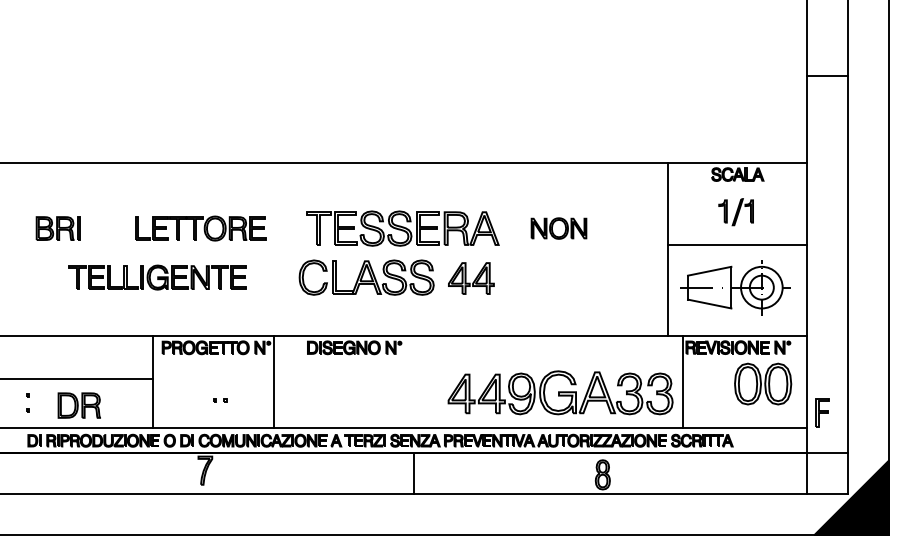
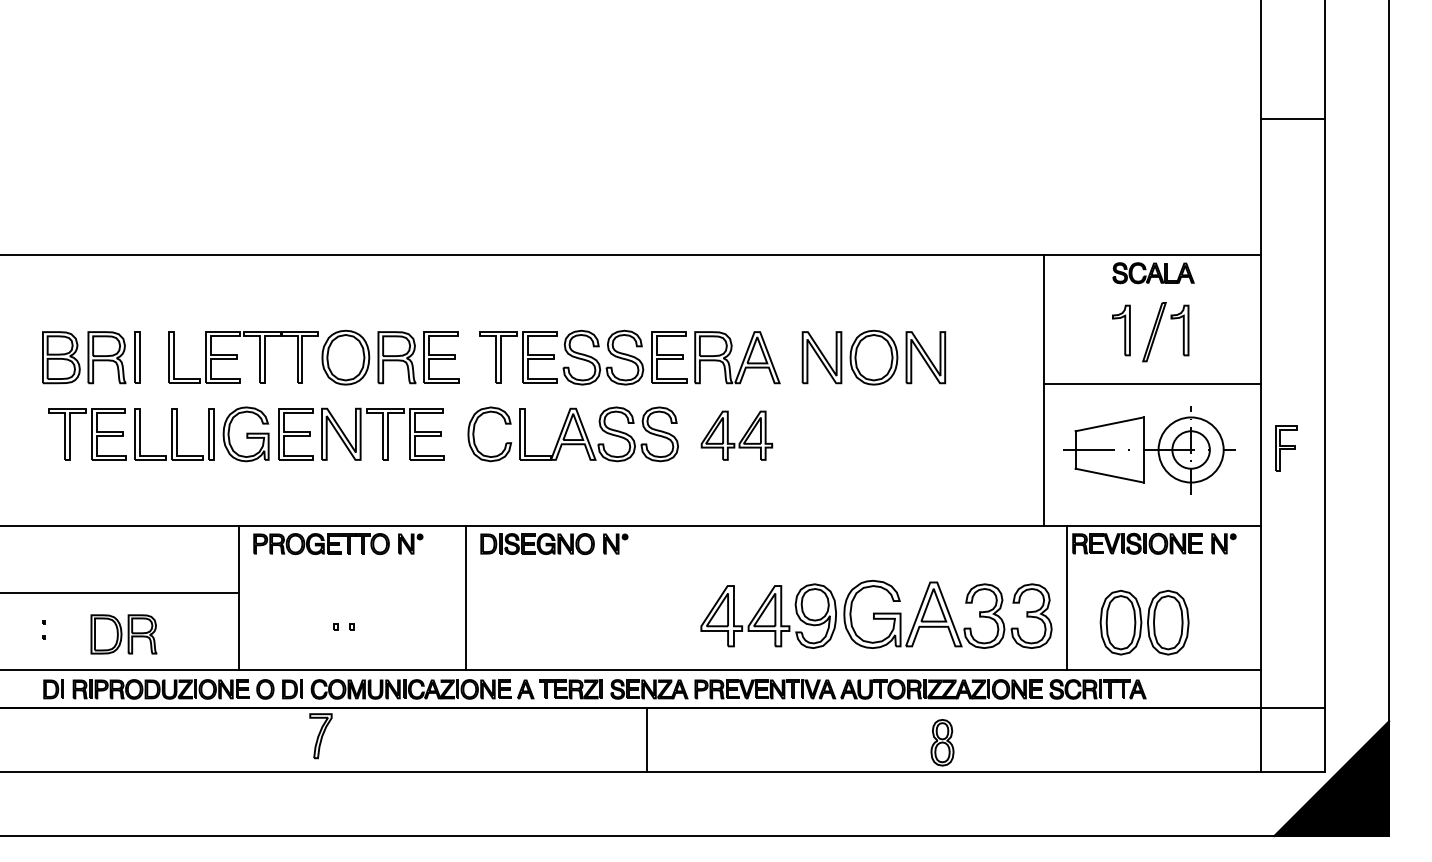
part: (736, 211) -> (1151, 330), size x1.43
part: (57, 228) -> (89, 357), size x1.43
part: (200, 228) -> (313, 357), size x1.43
part: (558, 228) -> (873, 357), size x1.67
part: (157, 277) -> (246, 434), size x1.43
line: (274, 382) -> (466, 598), moved
part: (763, 383) -> (1145, 621), moved
part: (28, 402) -> (44, 629), size x0.62
part: (822, 412) -> (1285, 448), moved

